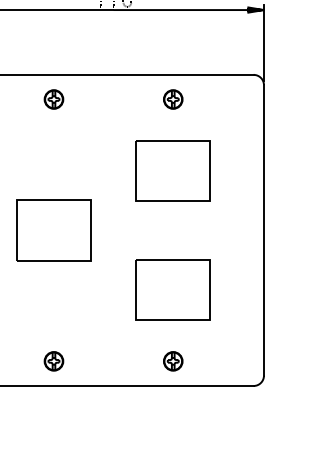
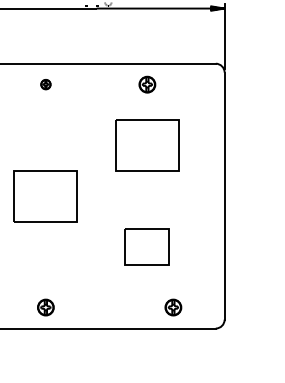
part: (53, 99) -> (45, 84), size x0.6
part: (173, 289) -> (147, 246), size x0.7
part: (173, 361) -> (173, 307), moved

